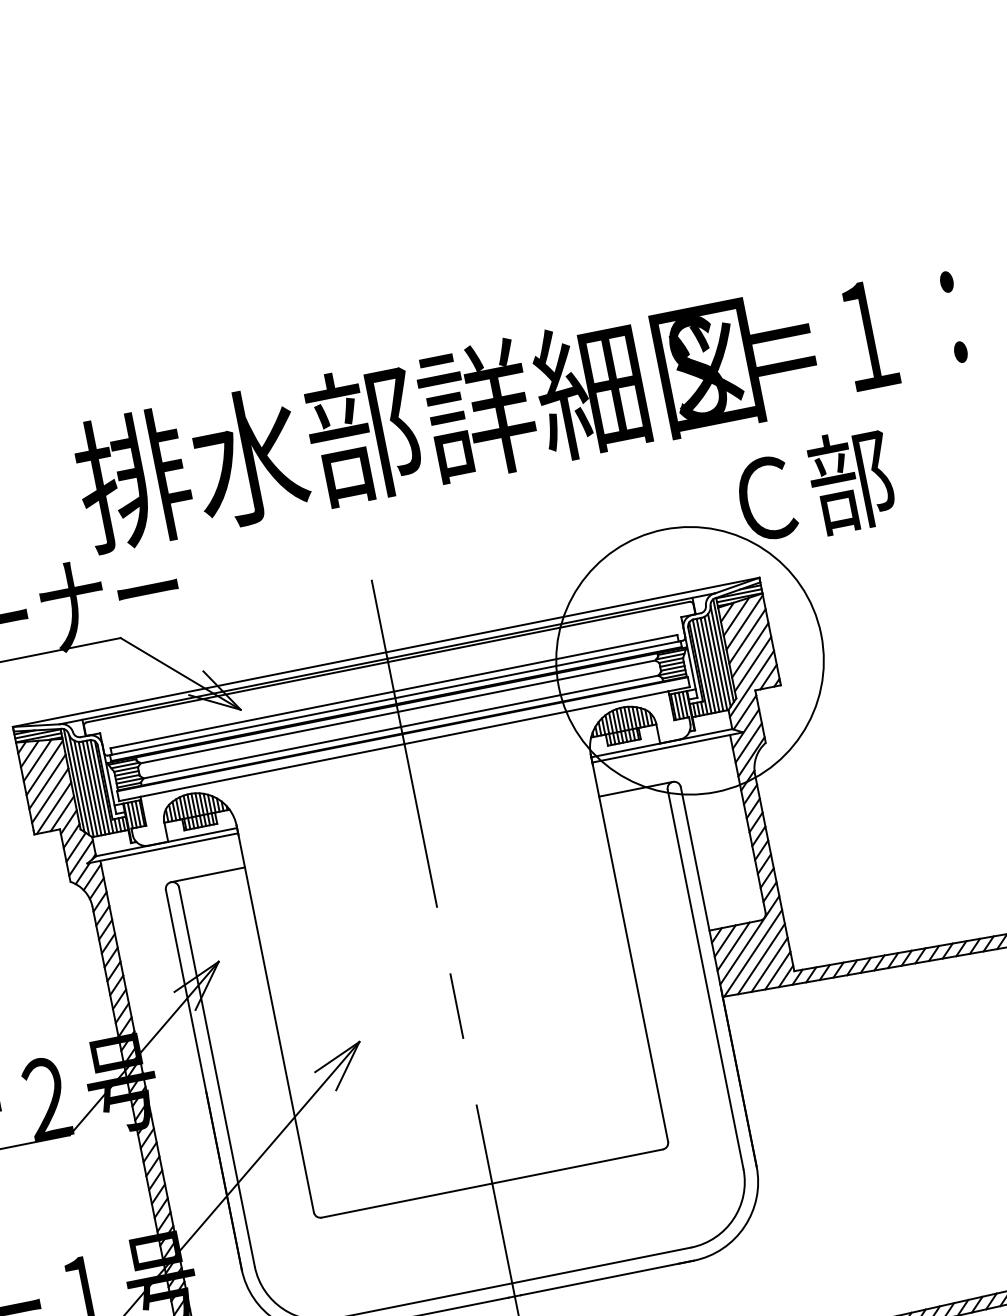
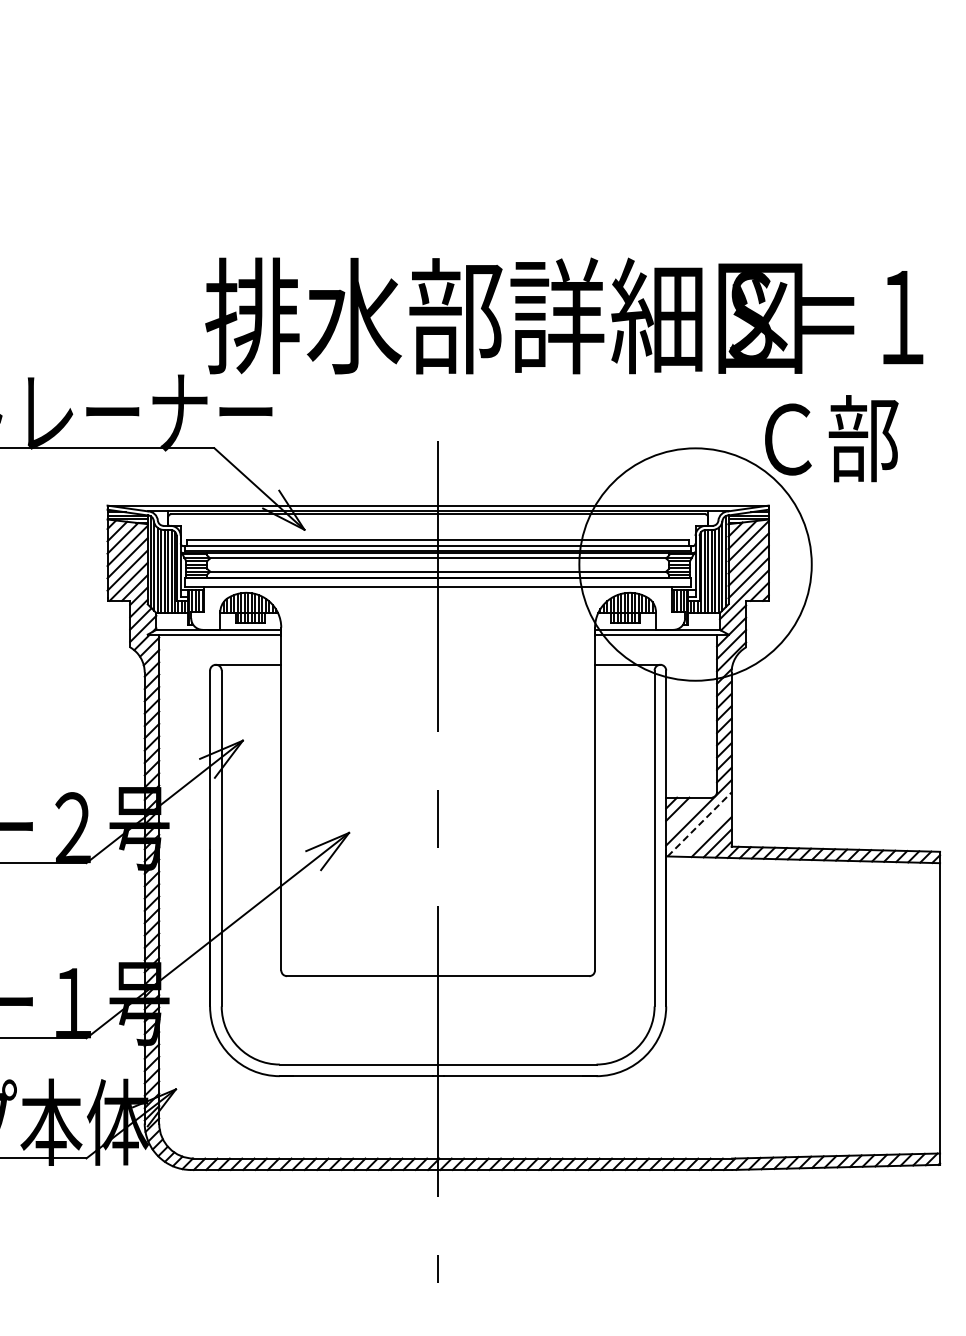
line: (733, 946) -> (683, 815), removed
line: (753, 953) -> (699, 824), solid -> dashed
line: (761, 958) -> (705, 830), removed

